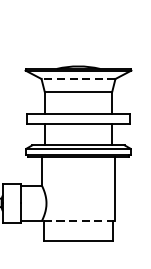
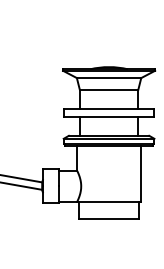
line: (77, 79) -> (108, 78), dashed -> solid
line: (78, 220) -> (109, 201), dashed -> solid

